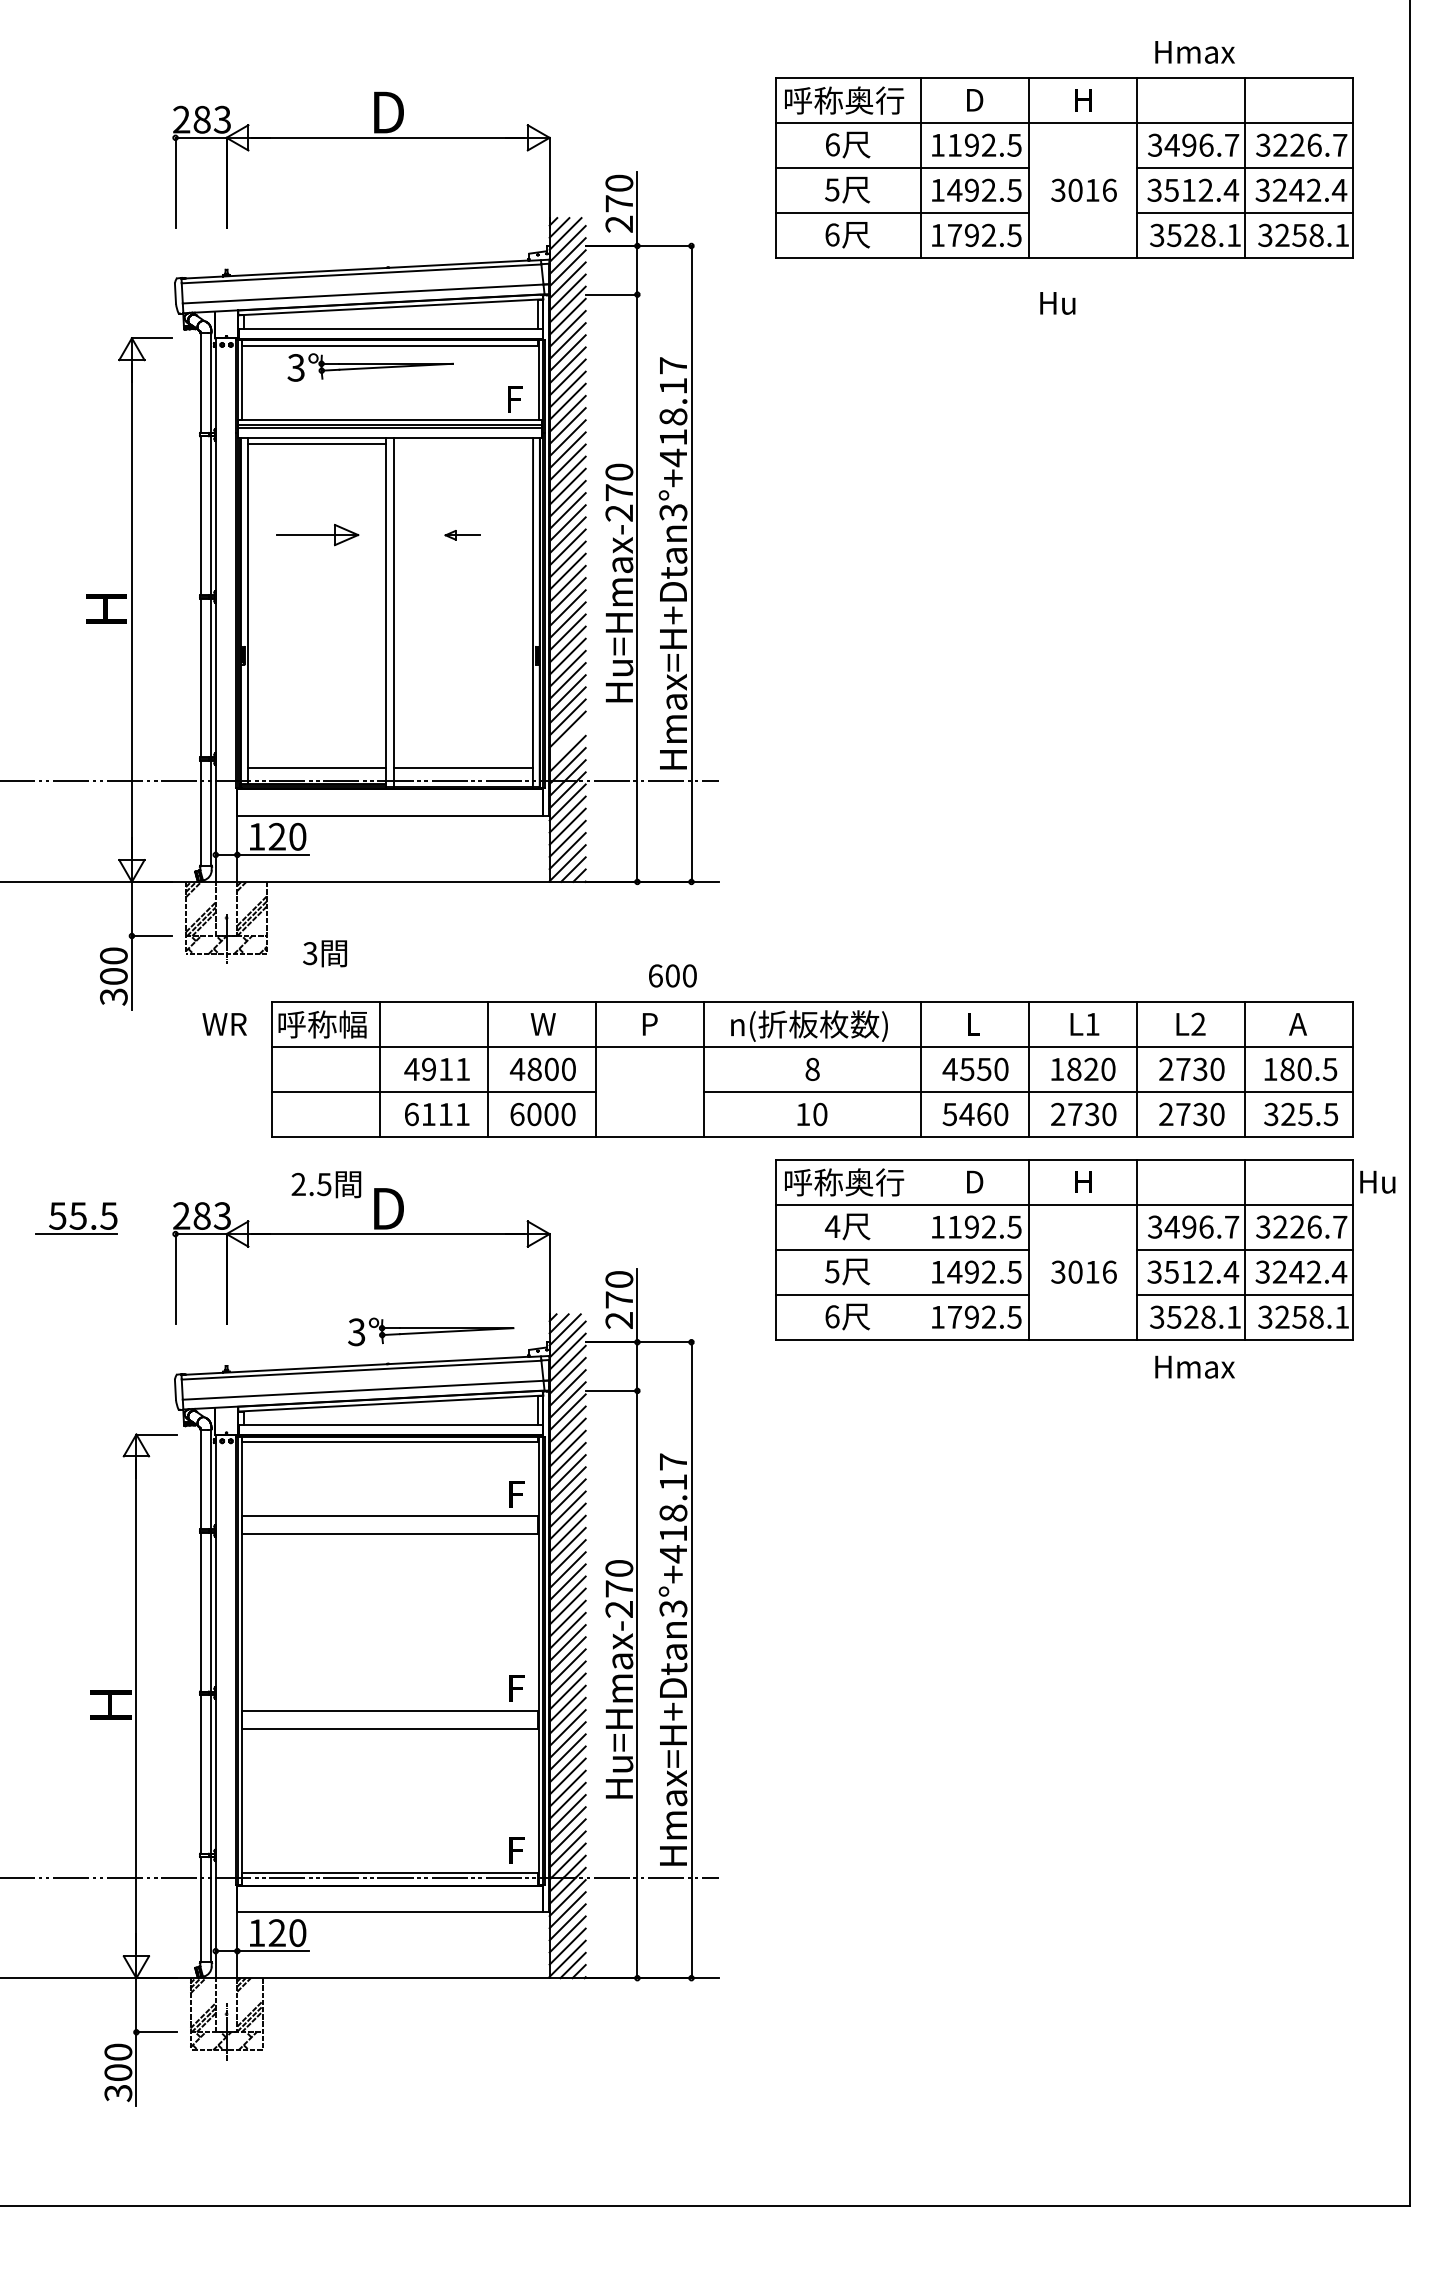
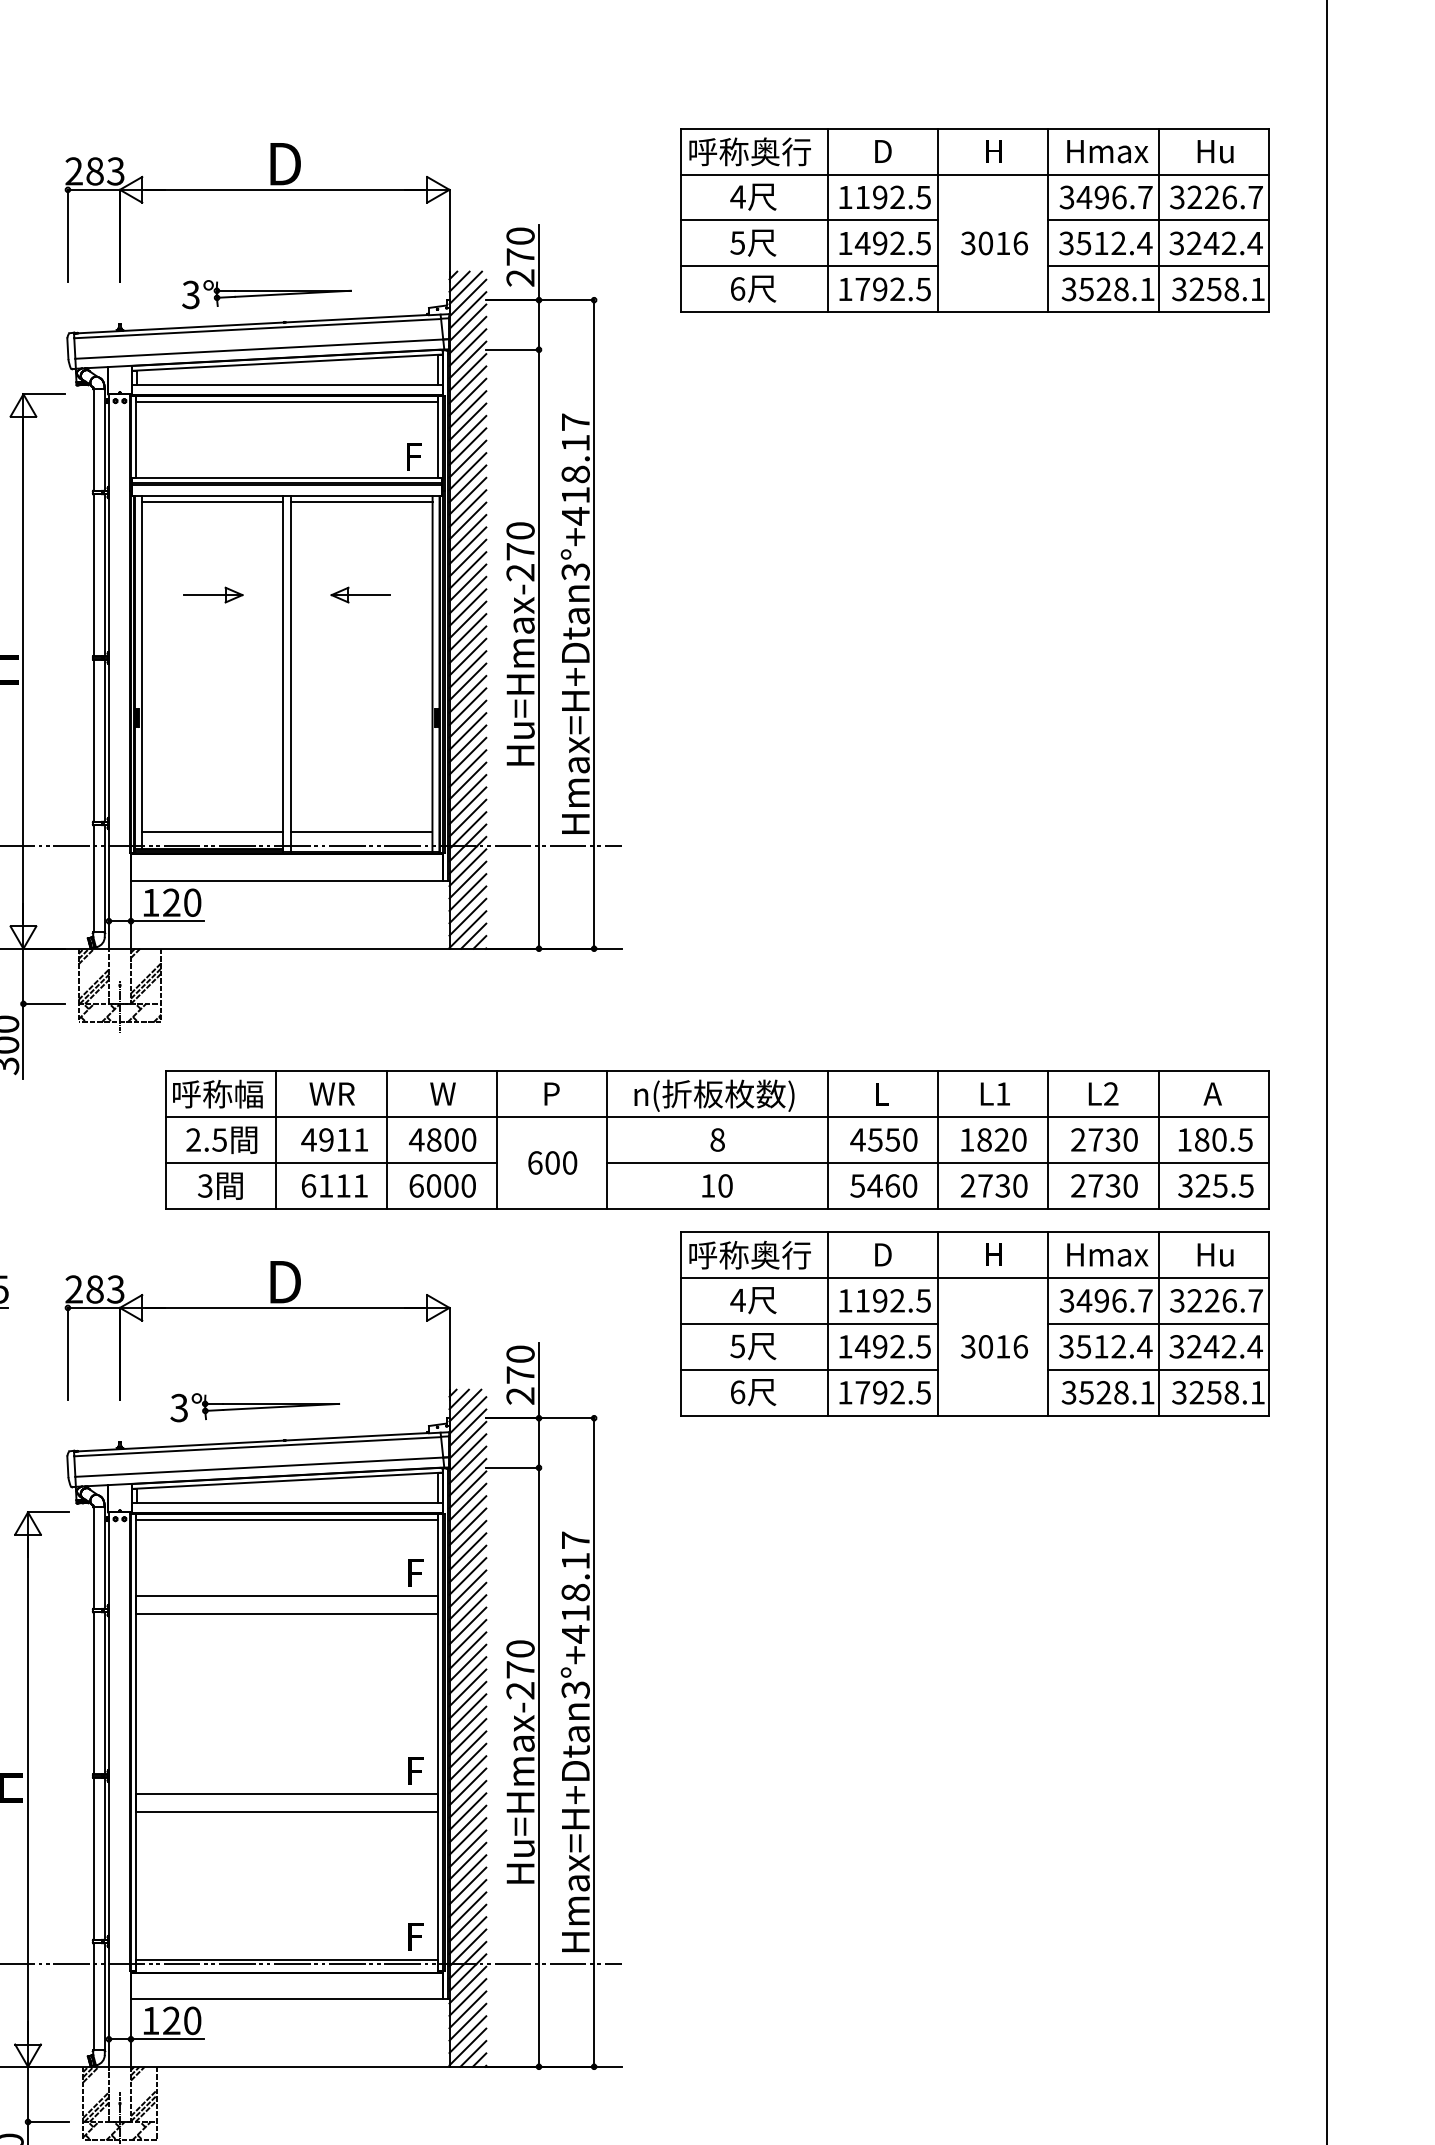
text: (1194, 52) -> (1107, 151), moved
text: (832, 144) -> (737, 196), 6 -> 4
text: (1057, 303) -> (1215, 151), moved
part: (370, 367) -> (266, 294), moved
line: (463, 443) -> (361, 501), added
part: (317, 535) -> (212, 595), size x0.71
part: (462, 535) -> (360, 595), size x1.67
line: (567, 741) -> (467, 805), added
text: (324, 953) -> (219, 1185), moved
text: (672, 975) -> (552, 1162), moved
text: (224, 1024) -> (332, 1094), moved
text: (1377, 1181) -> (1215, 1254), moved
text: (326, 1184) -> (221, 1140), moved
line: (920, 1249) -> (827, 1323), added
part: (431, 1331) -> (255, 1407), moved
text: (1194, 1366) -> (1107, 1254), moved

